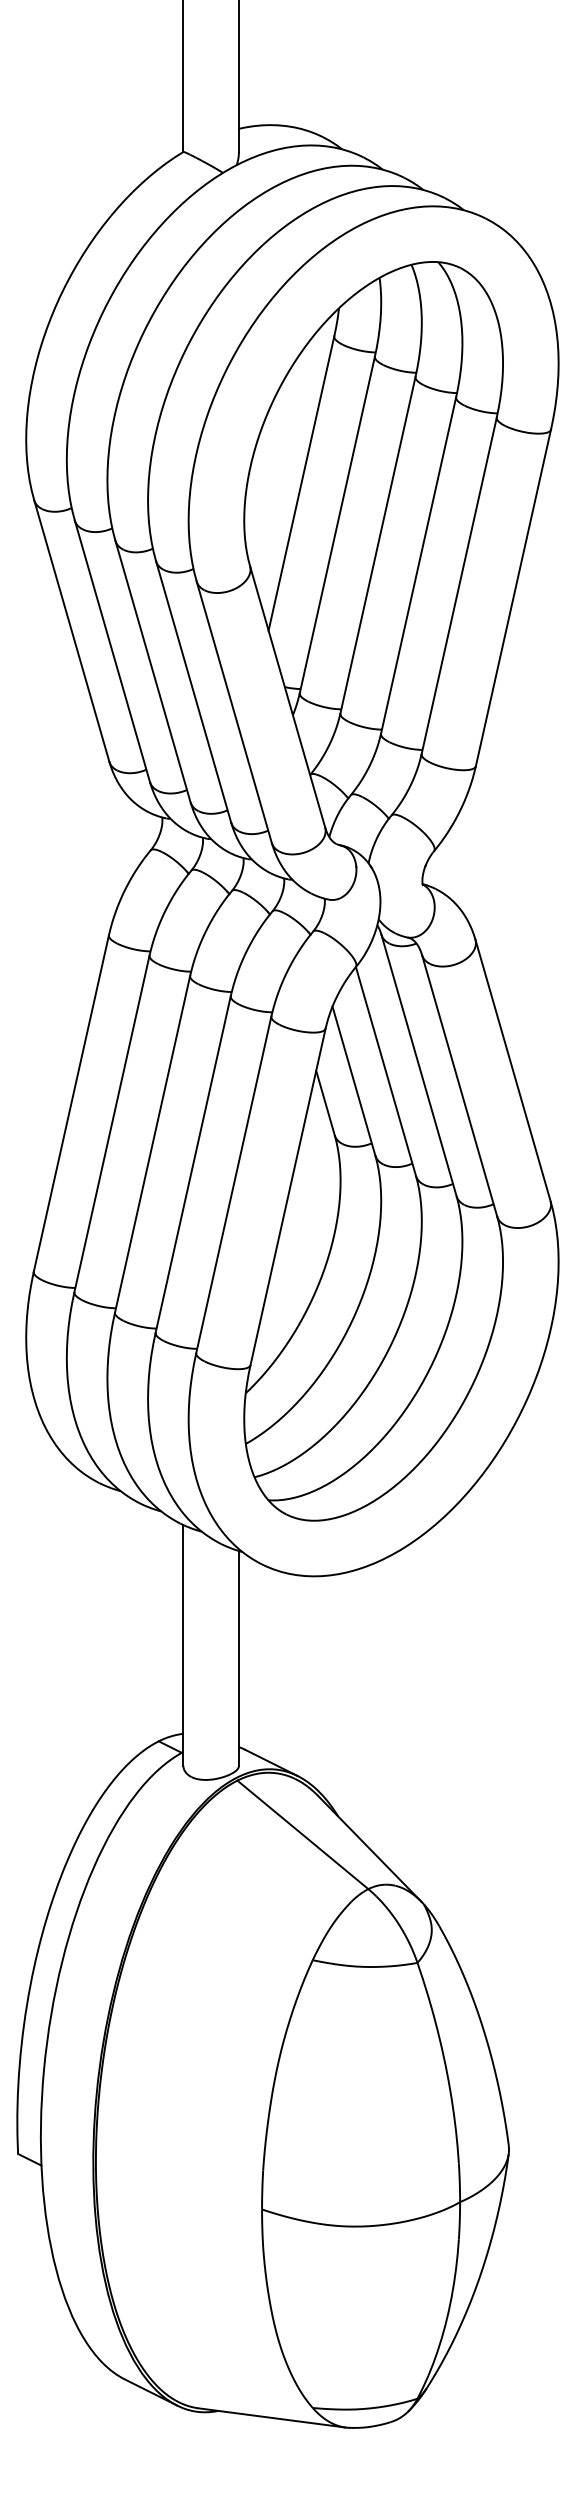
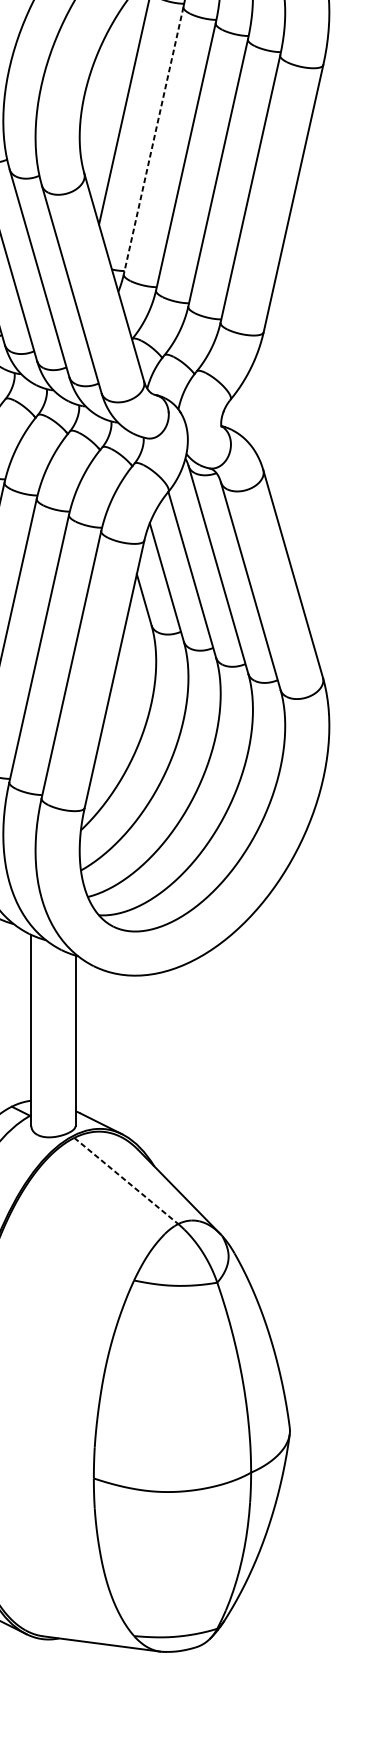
line: (337, 525) -> (153, 141), solid -> dashed
line: (303, 1835) -> (126, 1181), solid -> dashed

